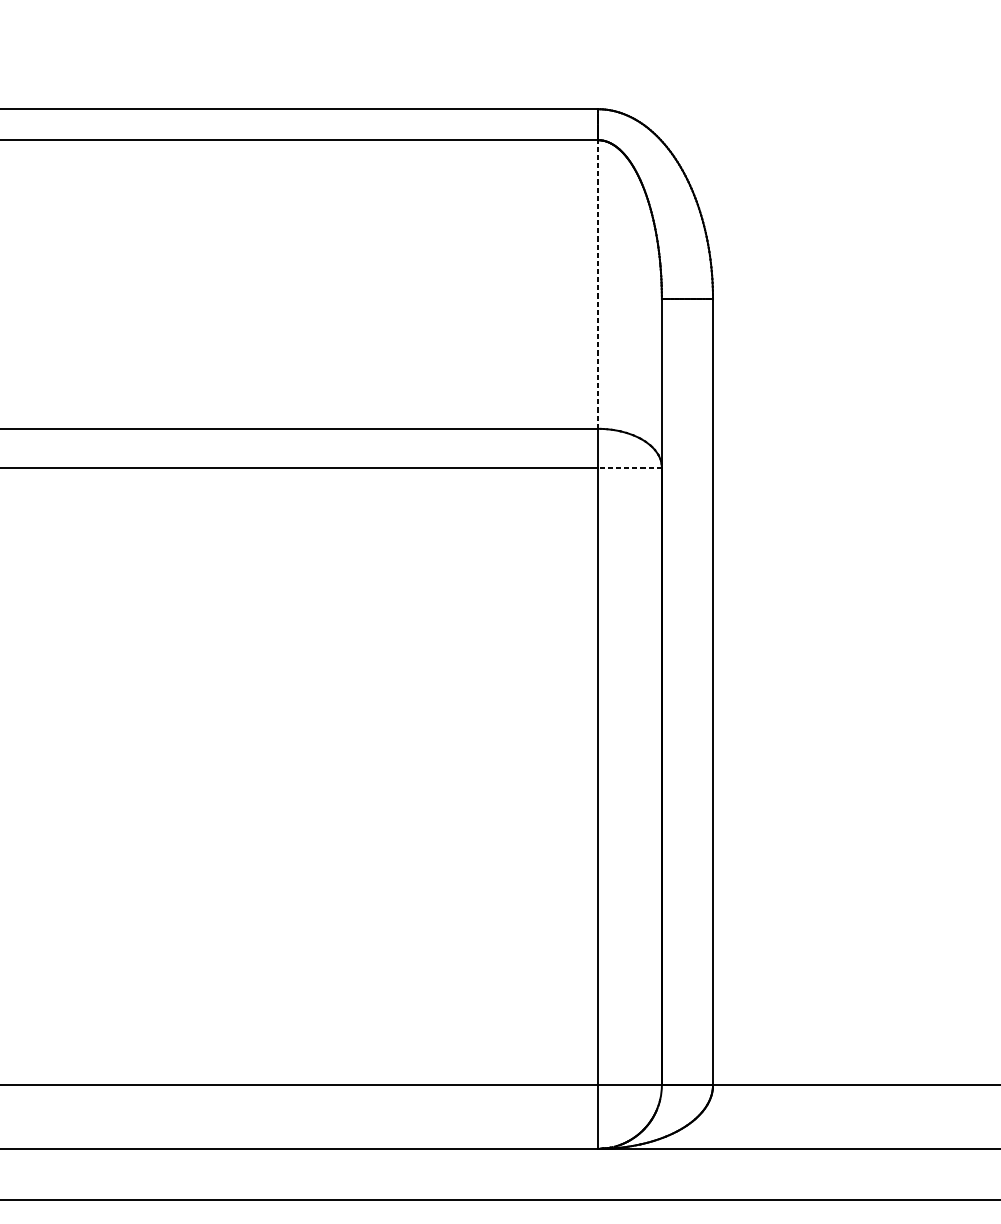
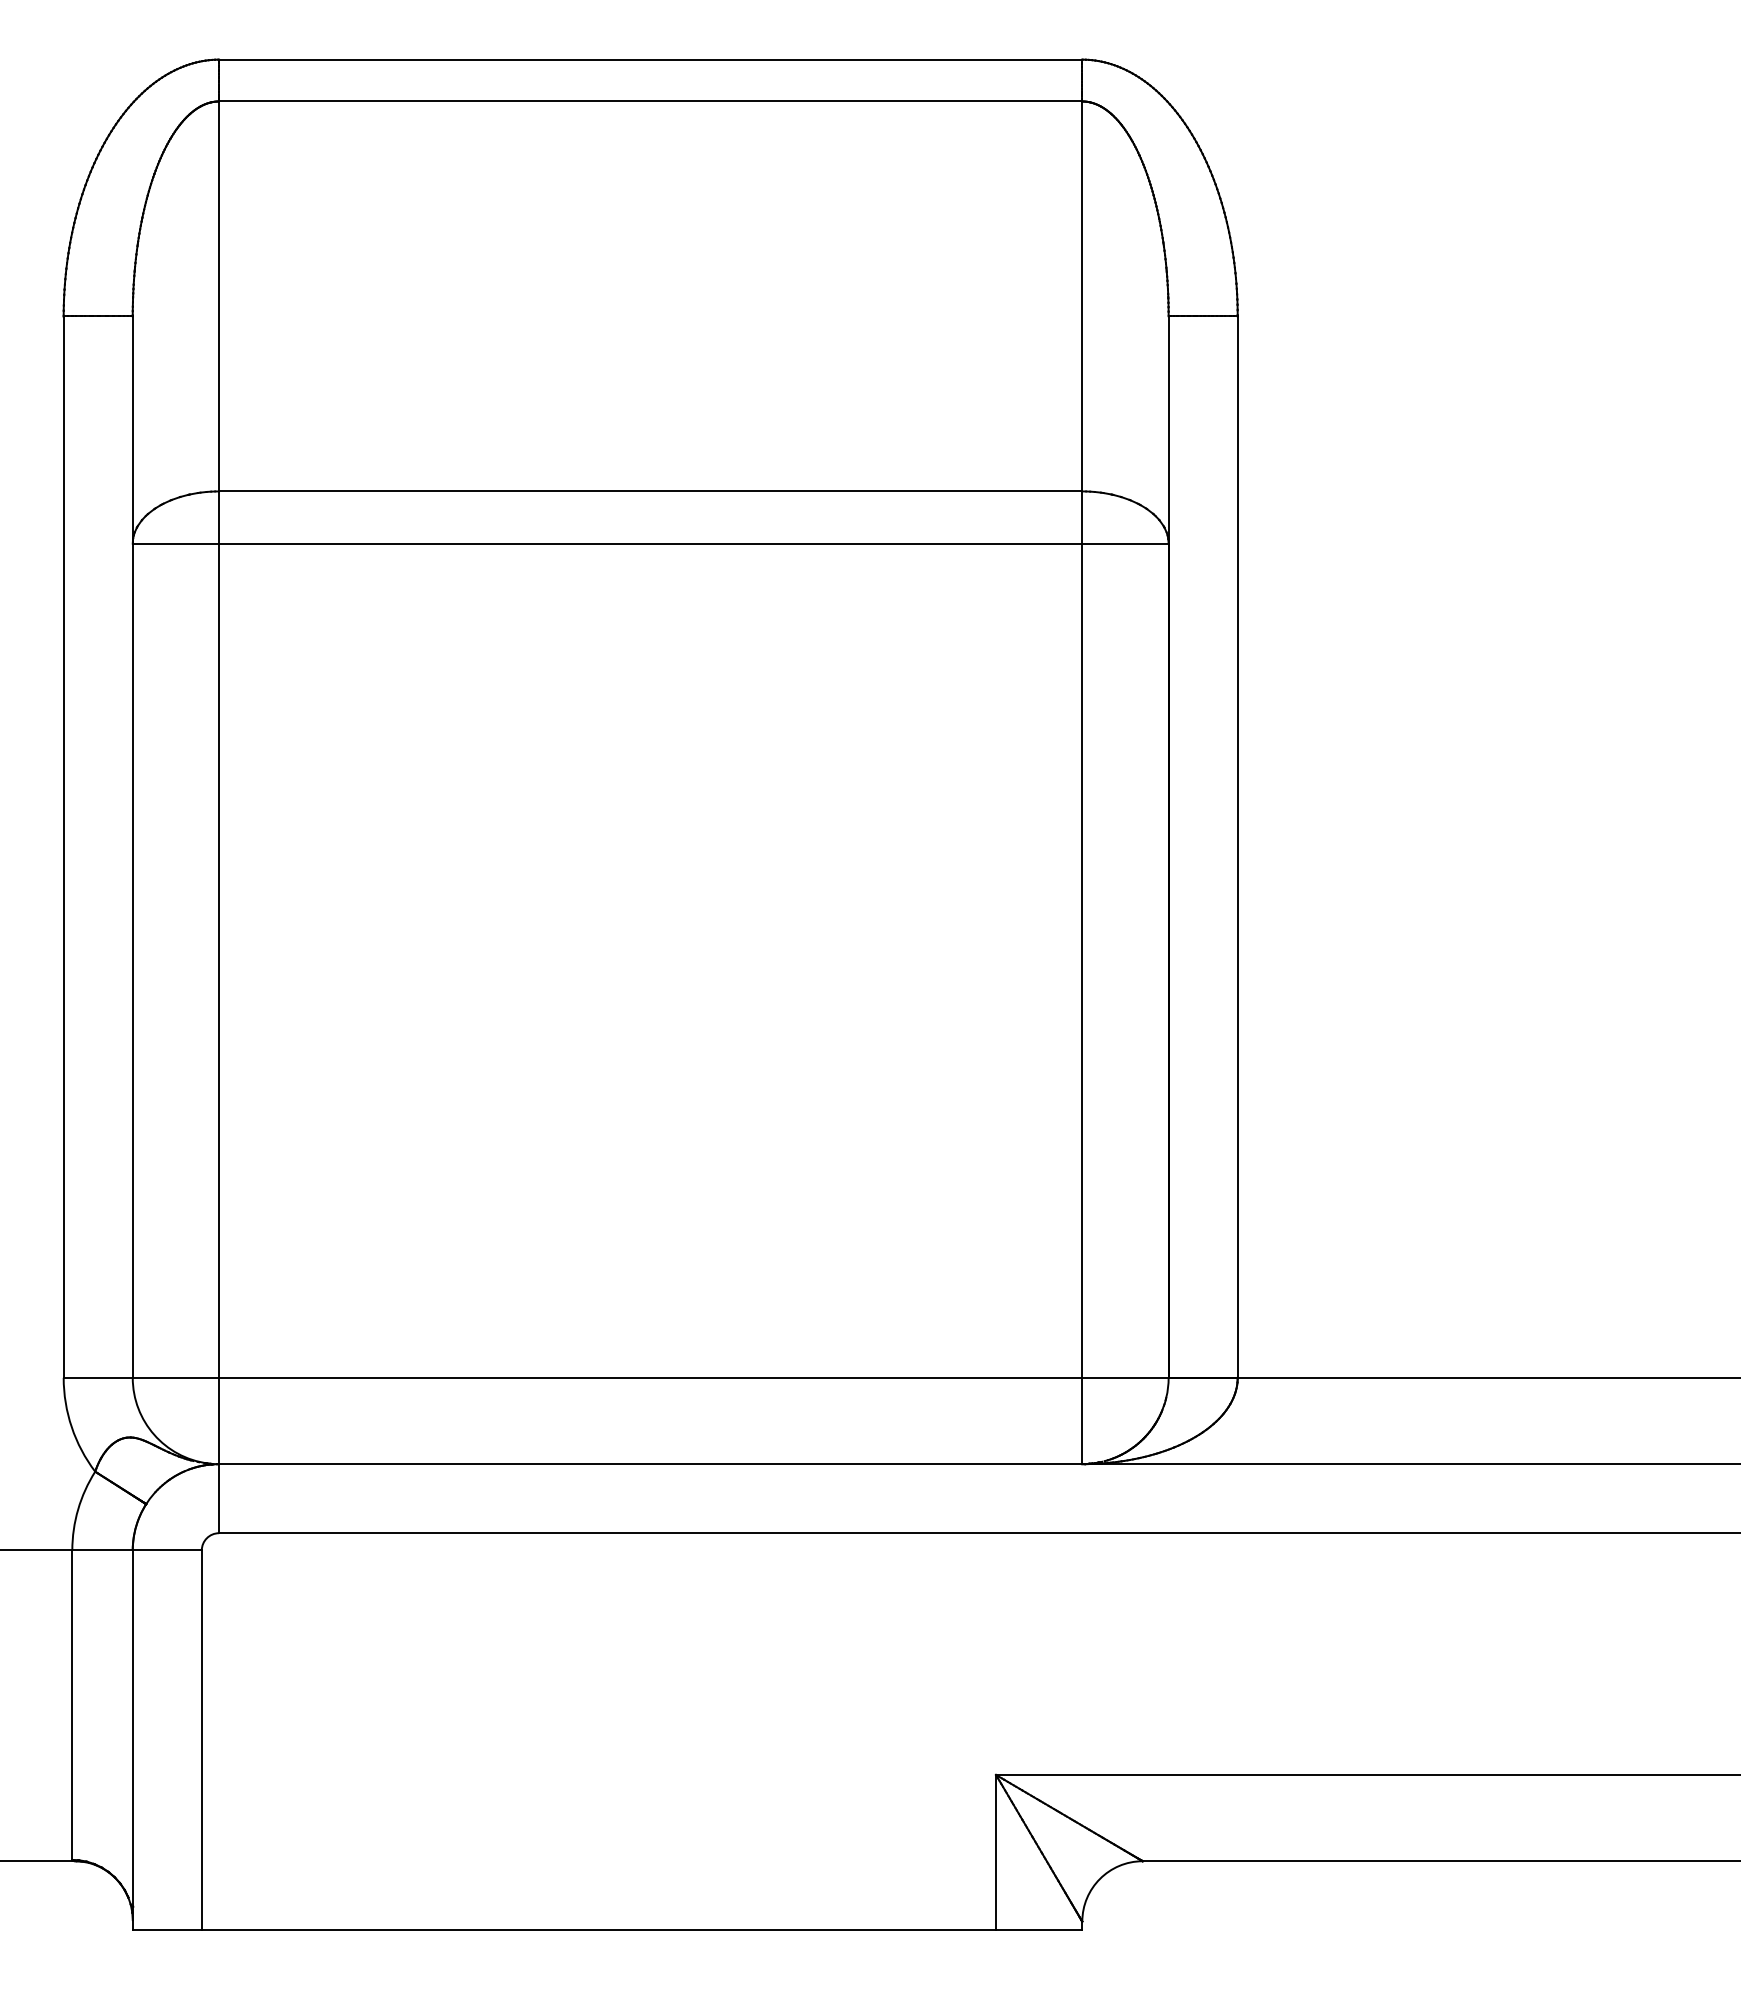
line: (598, 284) -> (1082, 296), dashed -> solid
line: (629, 467) -> (1124, 543), dashed -> solid

